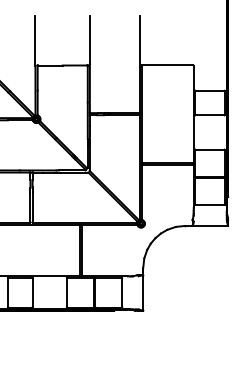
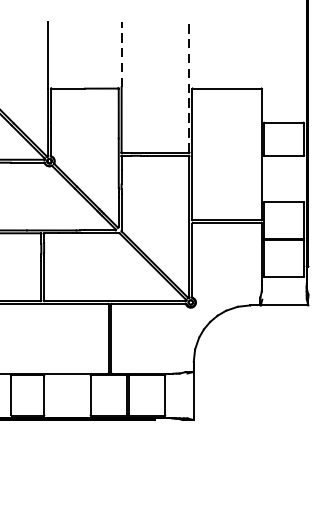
line: (89, 39) -> (121, 53), solid -> dashed
line: (140, 63) -> (190, 85), solid -> dashed

